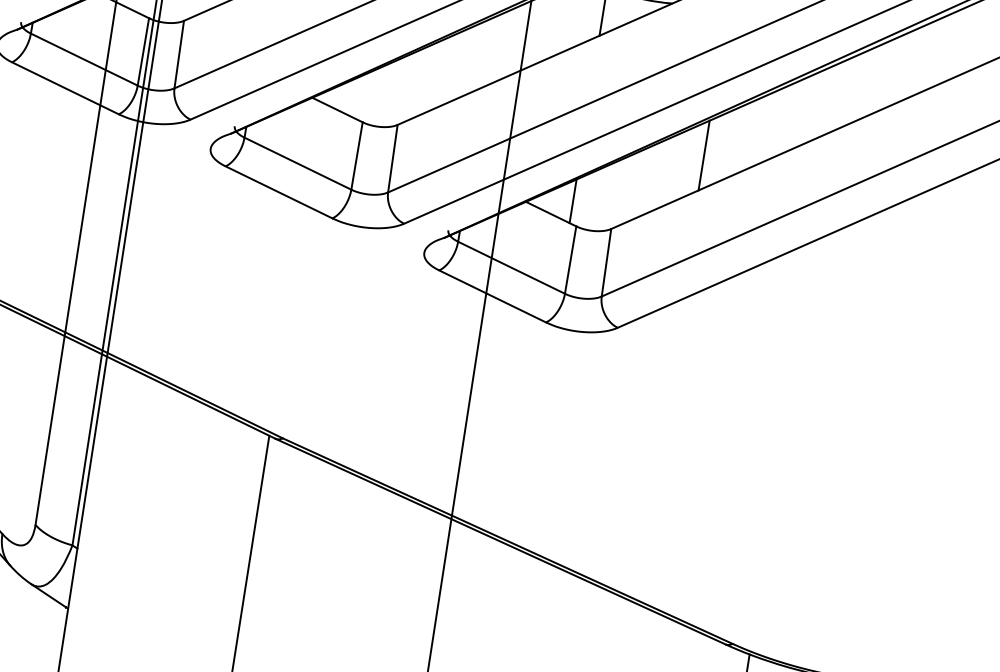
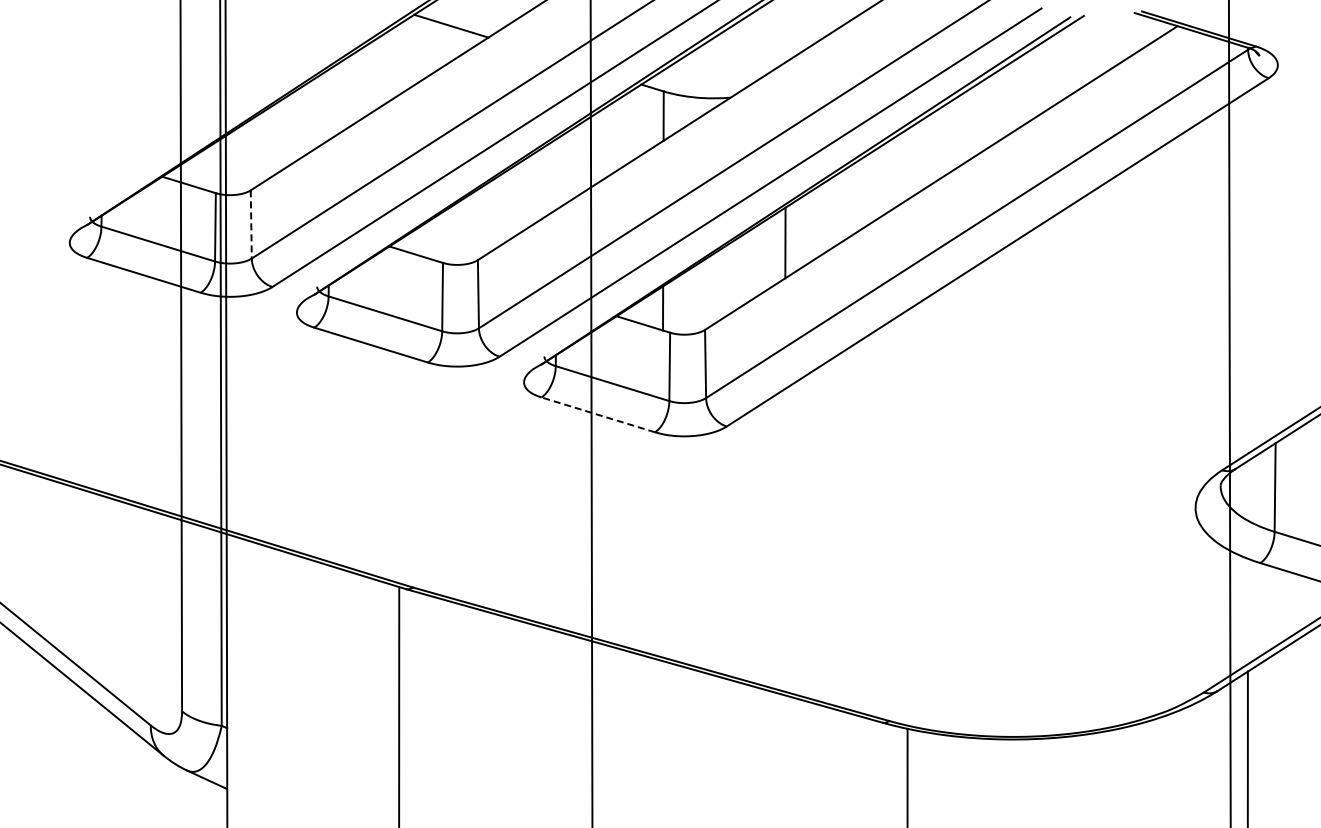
line: (179, 54) -> (251, 224), solid -> dashed
line: (491, 295) -> (597, 414), solid -> dashed

